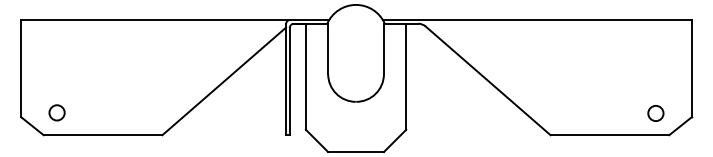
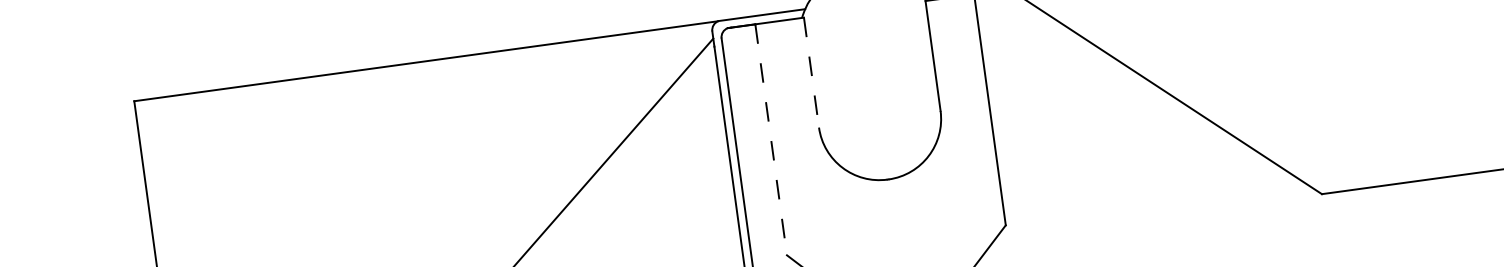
line: (328, 49) -> (812, 73), solid -> dashed
line: (305, 76) -> (770, 139), solid -> dashed

